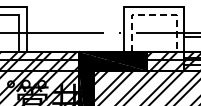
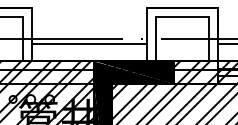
line: (154, 14) -> (182, 16), dashed -> solid
line: (75, 37) -> (89, 44), added

